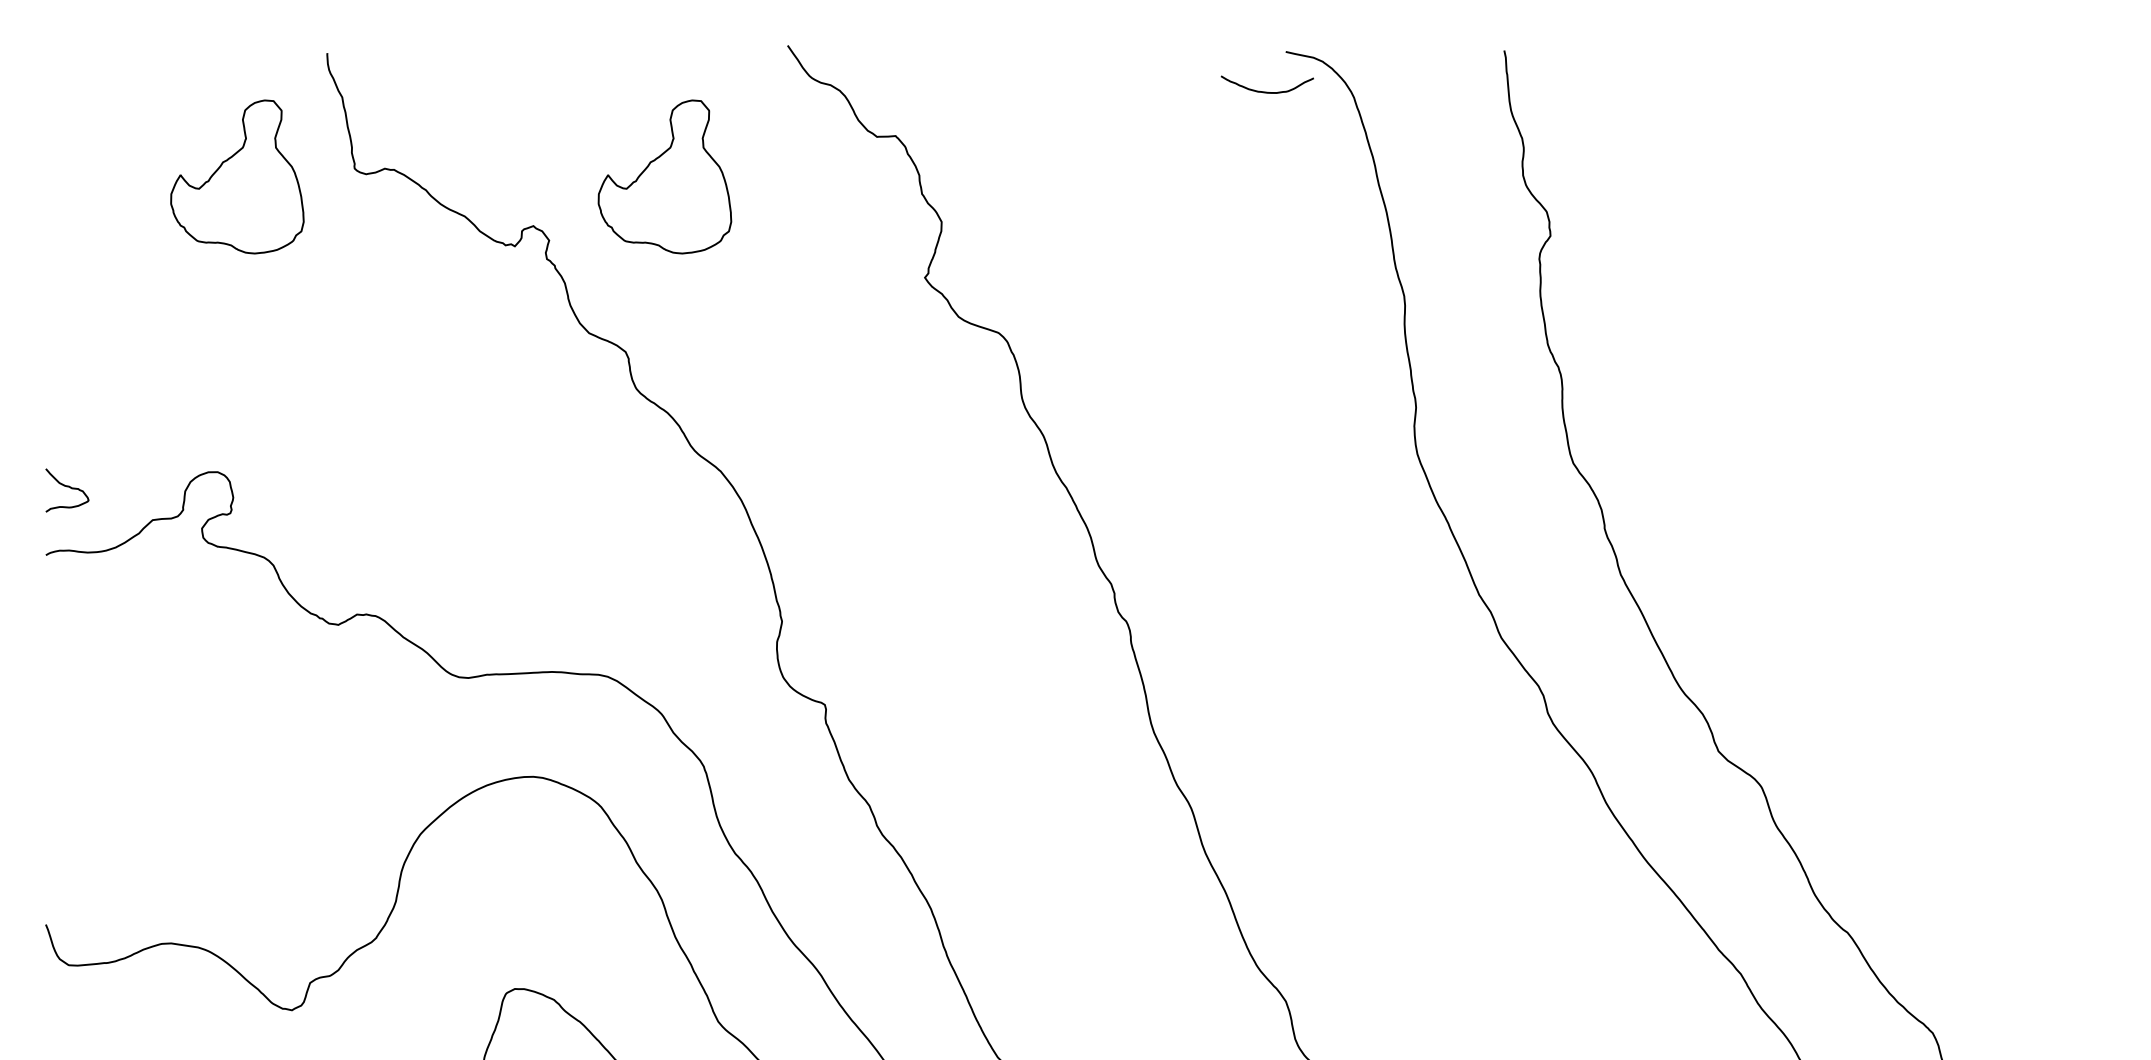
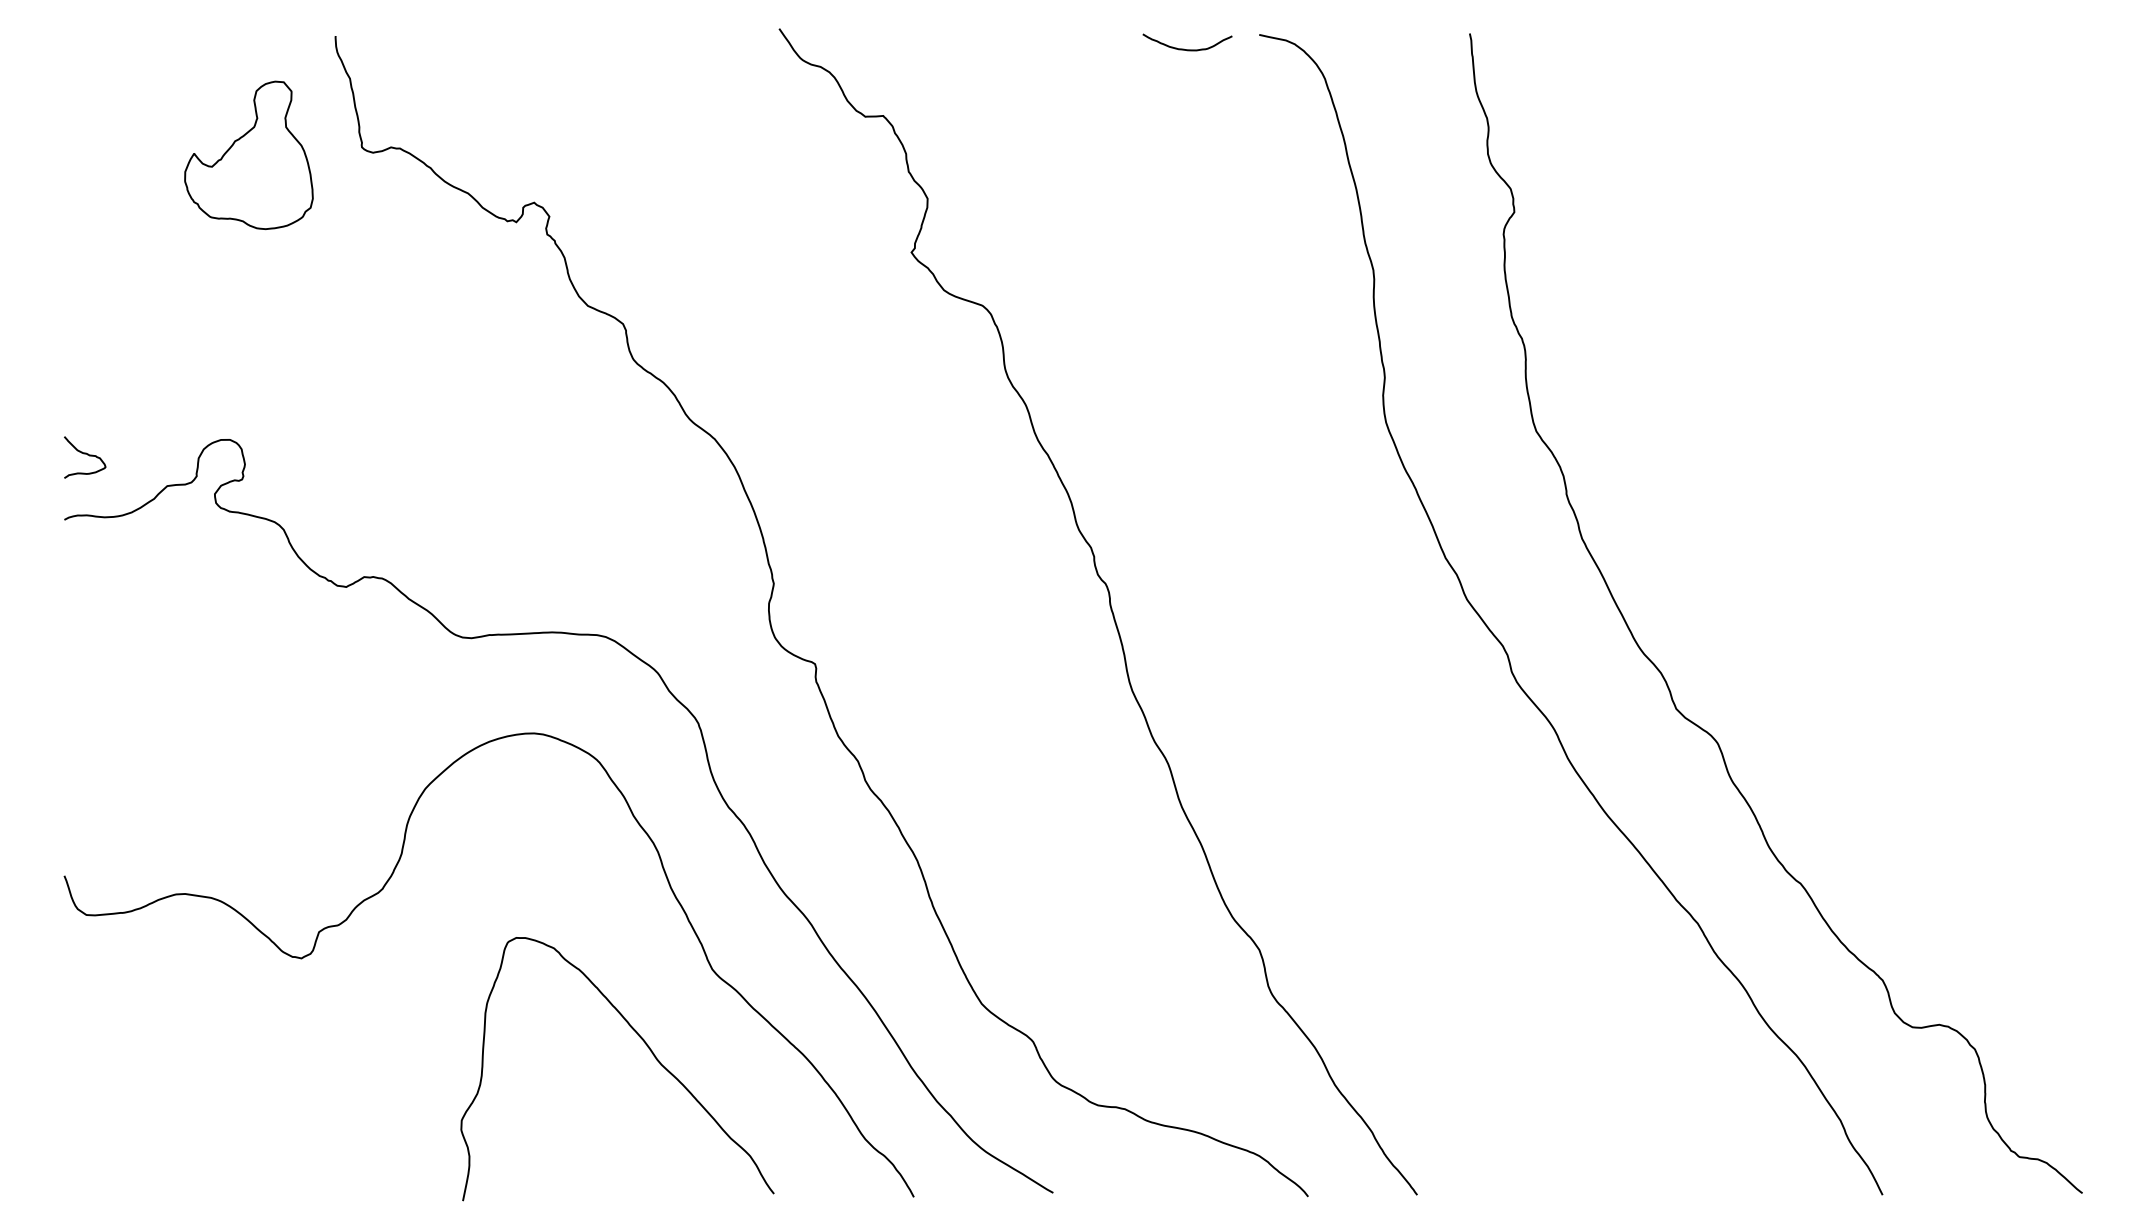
curve: (1264, 90) -> (1184, 48), moved
part: (664, 176) -> (660, 154), removed

